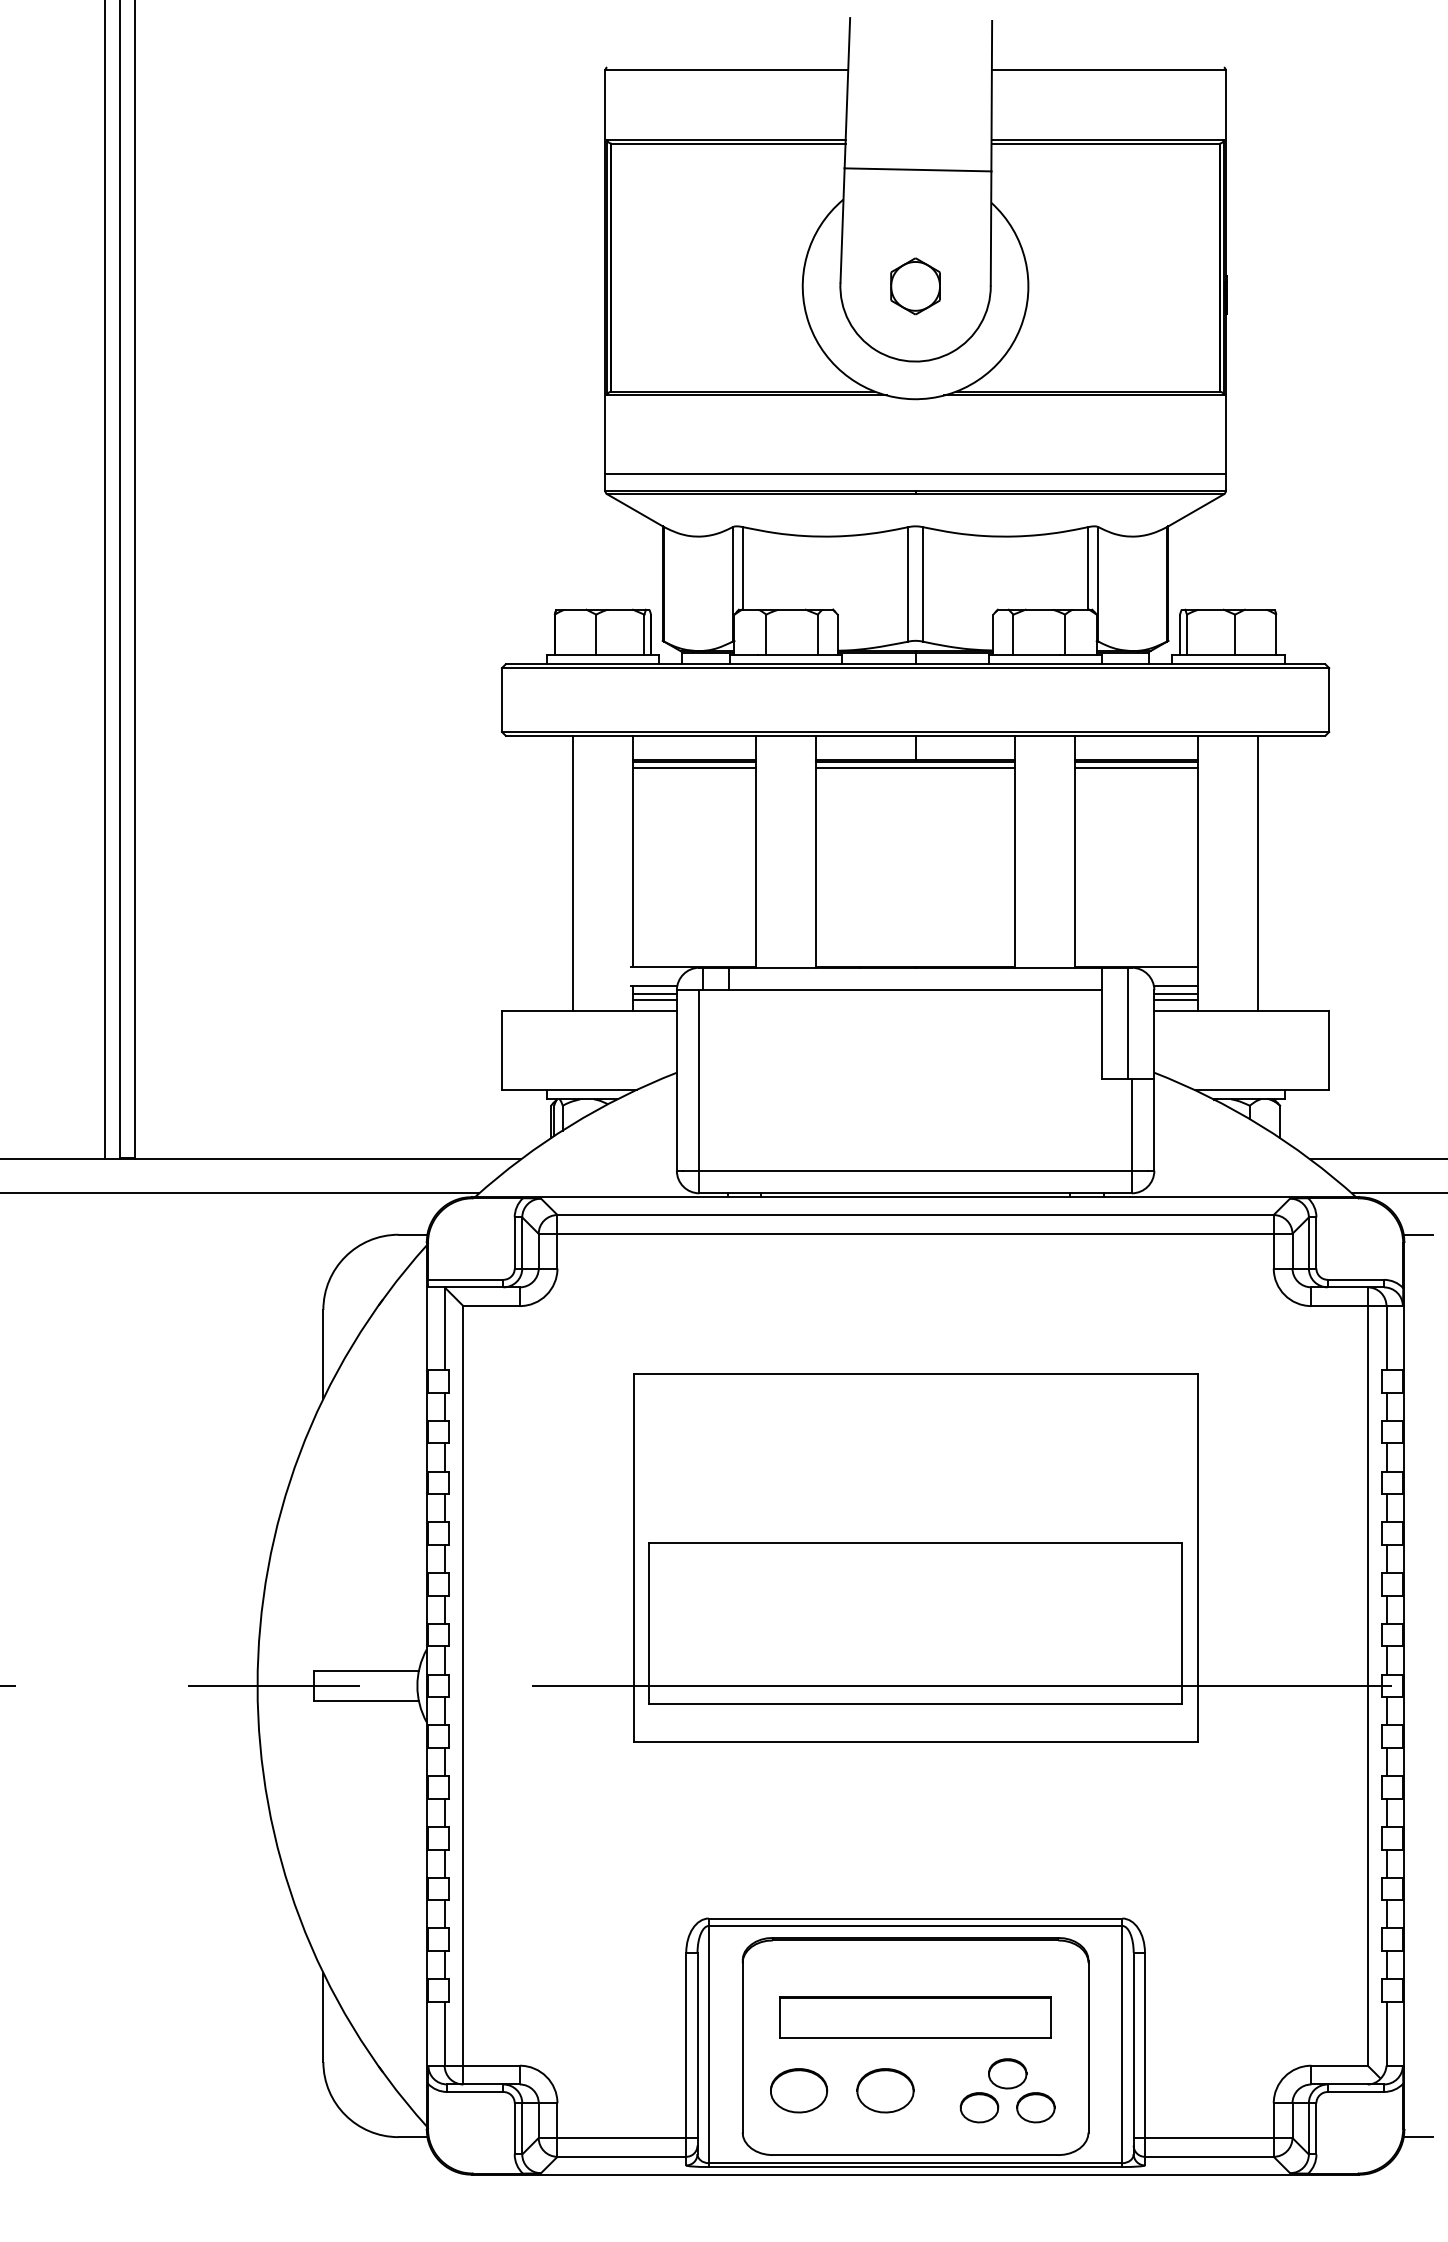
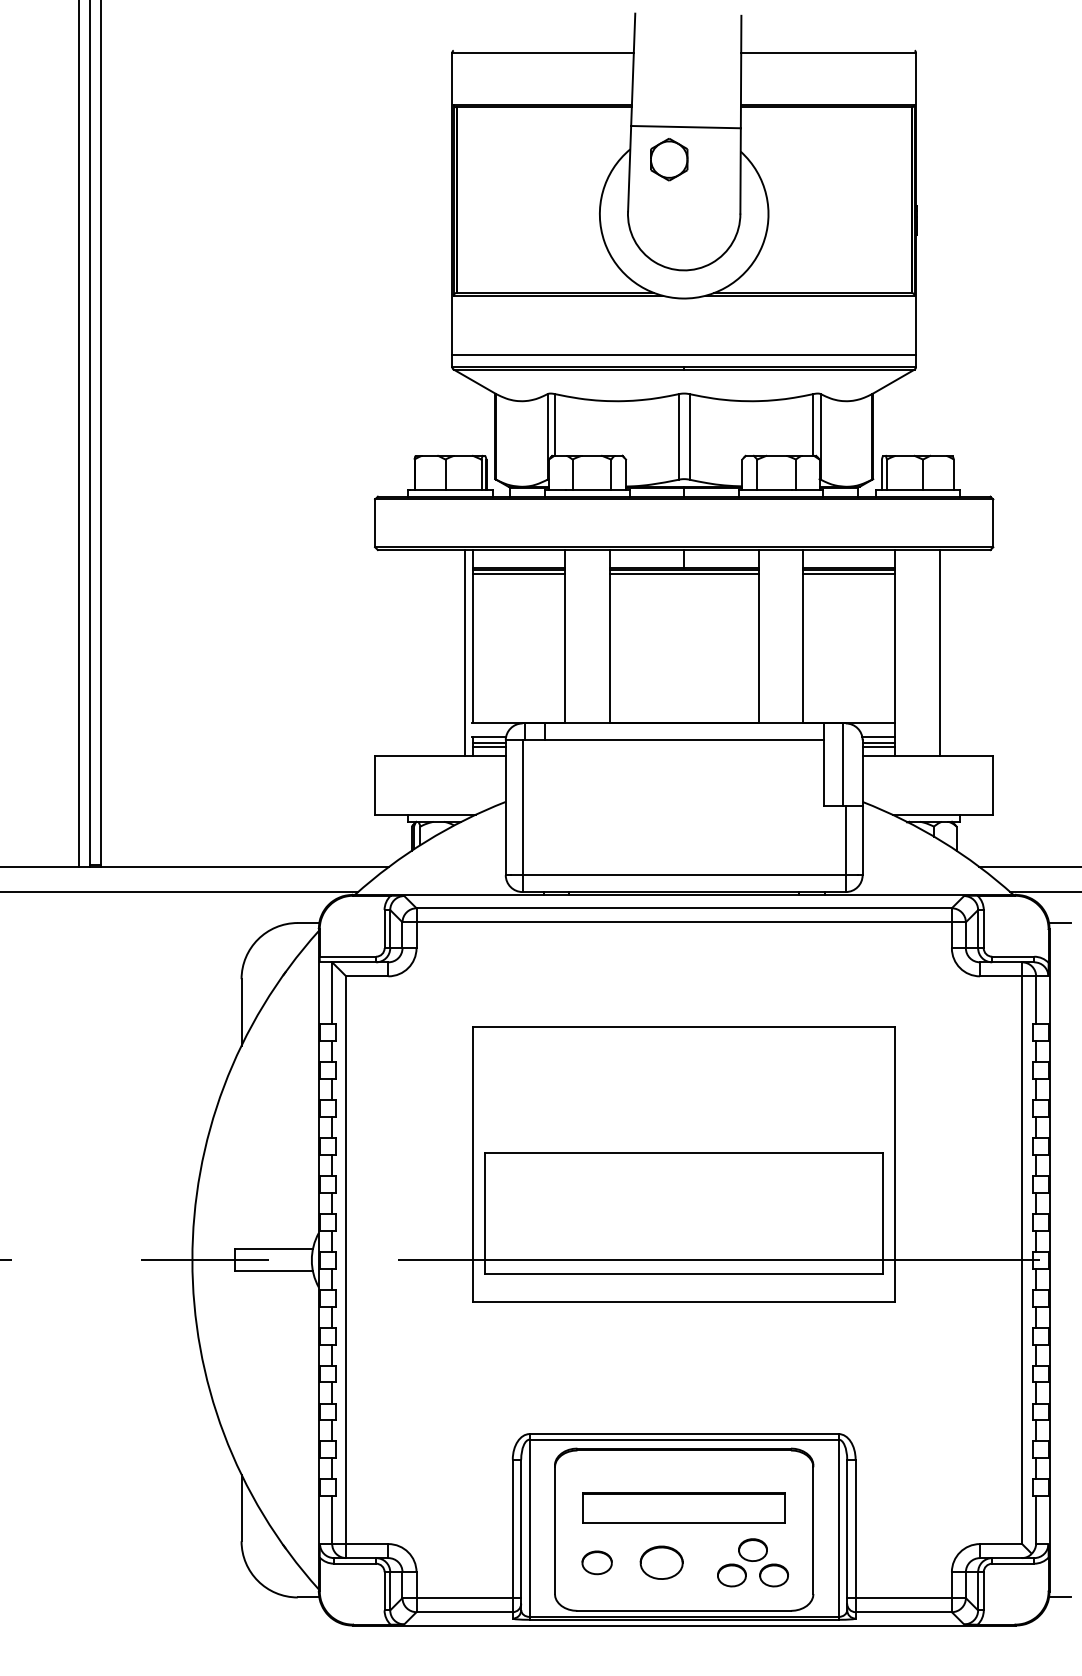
part: (915, 286) -> (669, 159), moved
line: (572, 873) -> (465, 653), moved
part: (799, 2090) -> (597, 1562), size x0.7

